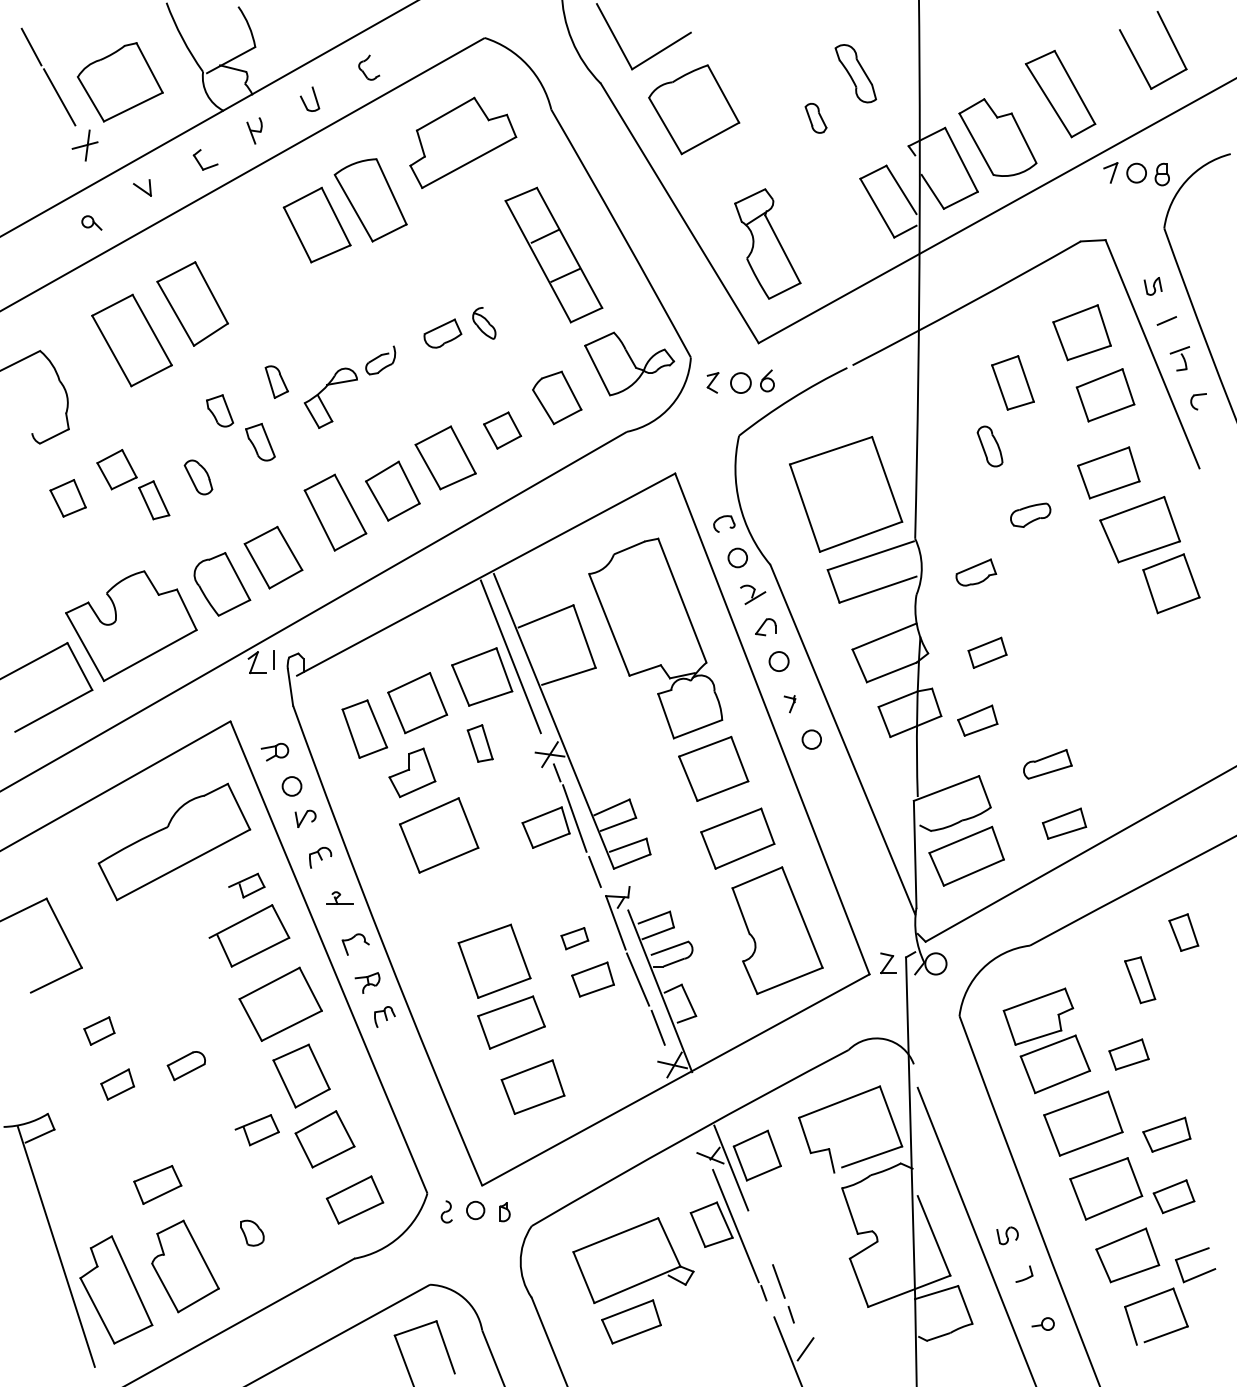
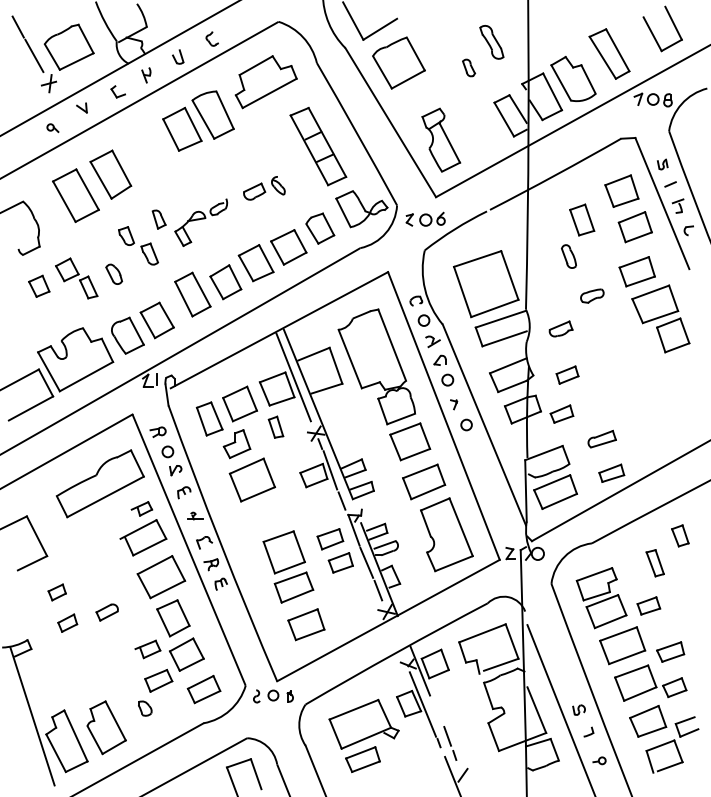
part: (501, 430) -> (288, 247), size x1.67
part: (574, 938) -> (330, 539), size x1.67
part: (157, 1184) -> (158, 680), moved

